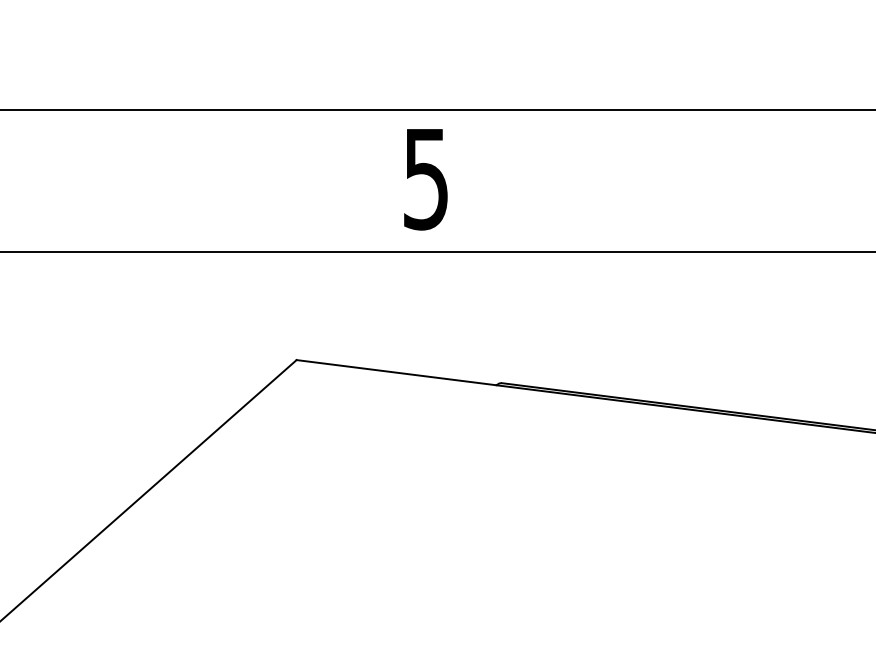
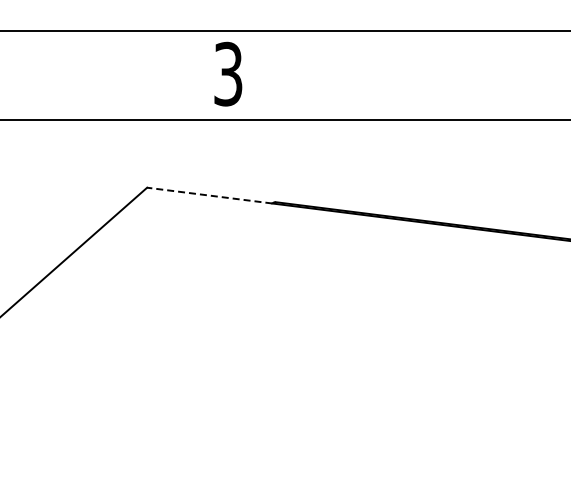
text: (426, 177) -> (228, 73), 5 -> 3
line: (396, 372) -> (209, 195), solid -> dashed

